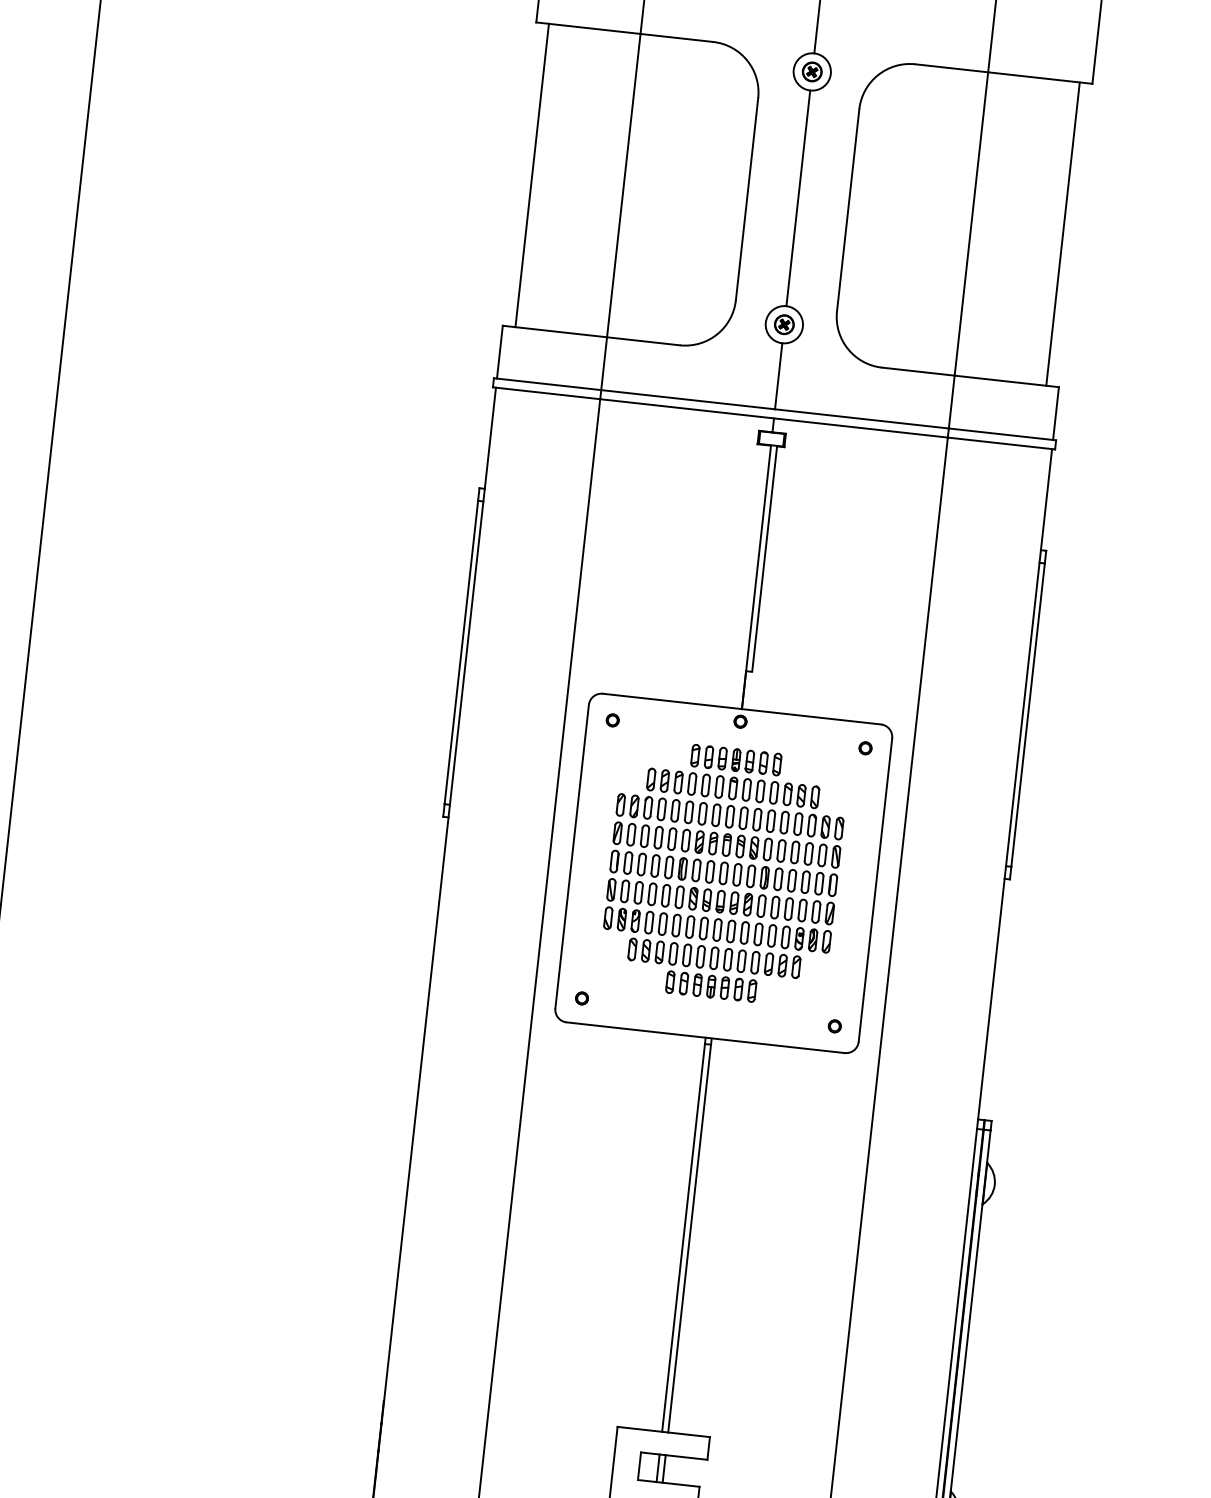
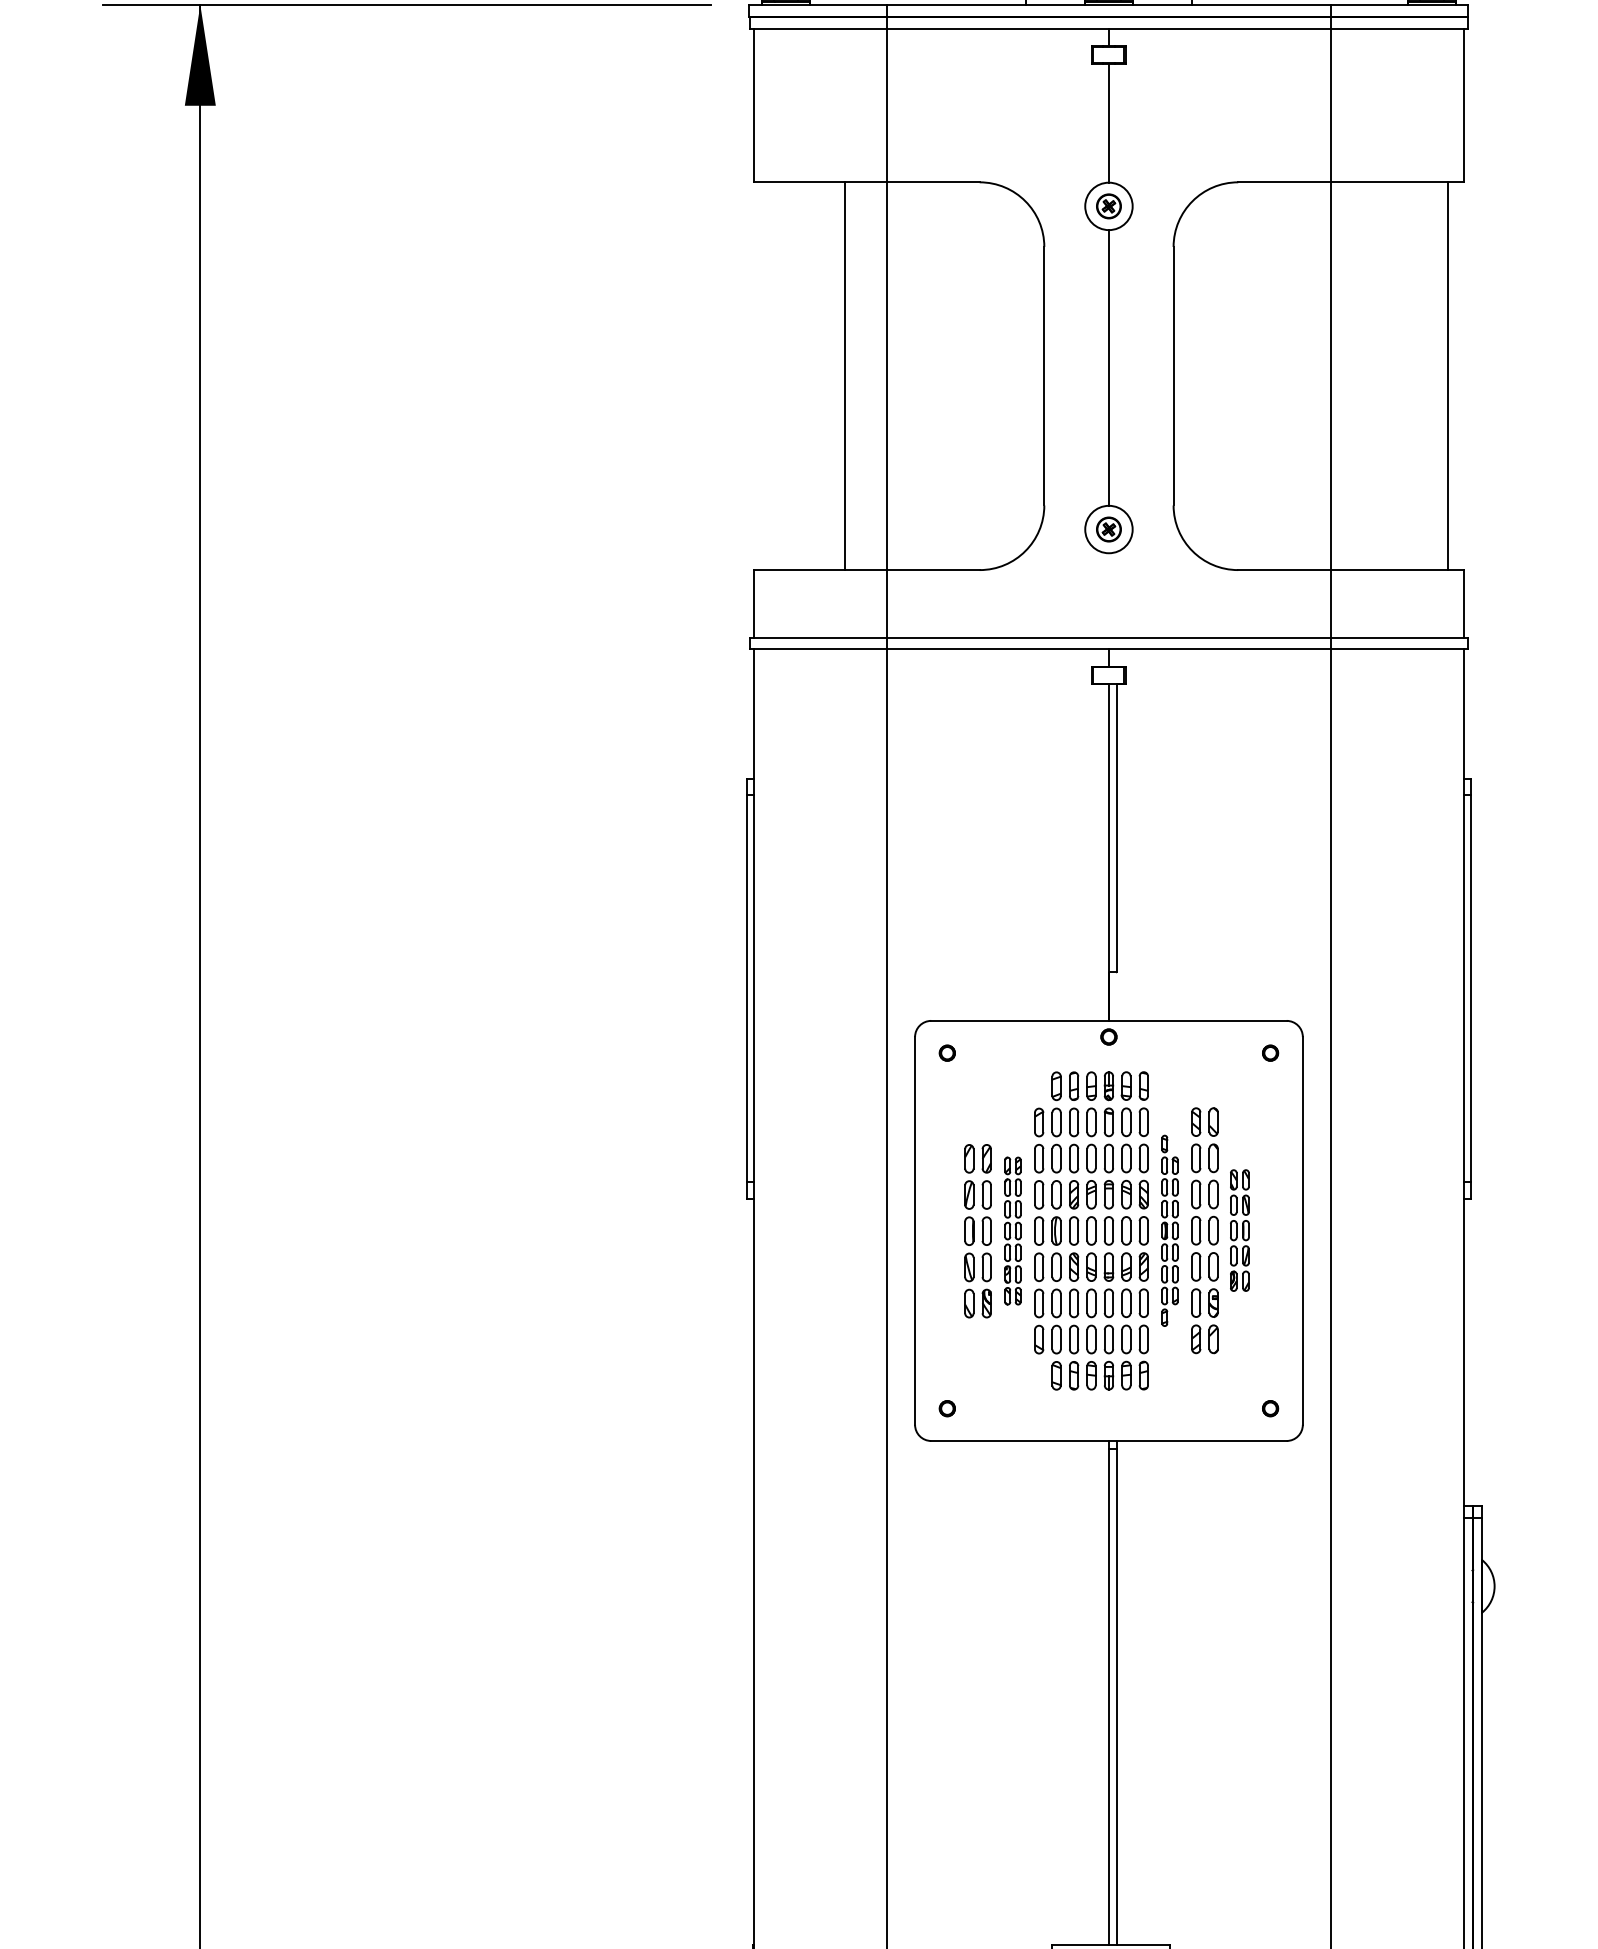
line: (532, 175) -> (844, 376), moved
line: (778, 376) -> (1108, 595), removed
part: (648, 864) -> (1012, 1230), size x0.6
part: (771, 878) -> (1169, 1230), size x0.6
part: (825, 884) -> (1239, 1230), size x0.7

